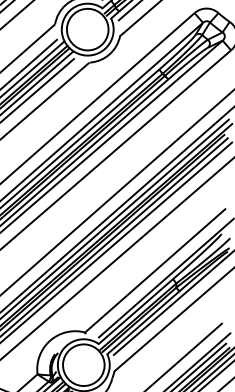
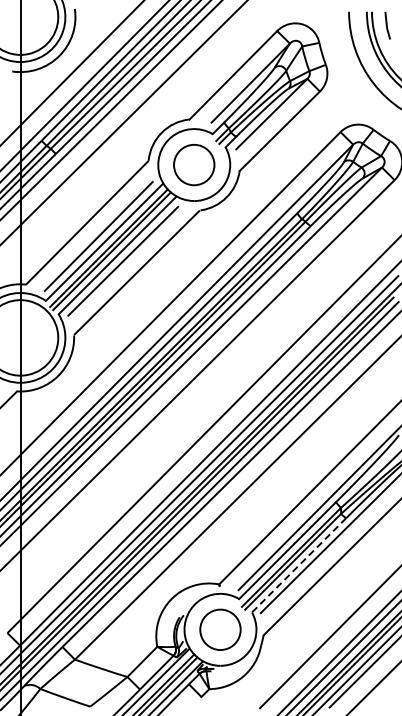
circle: (87, 29) -> (194, 164), size x0.7
line: (143, 322) -> (299, 565), solid -> dashed
circle: (83, 364) -> (220, 629), size x0.7

